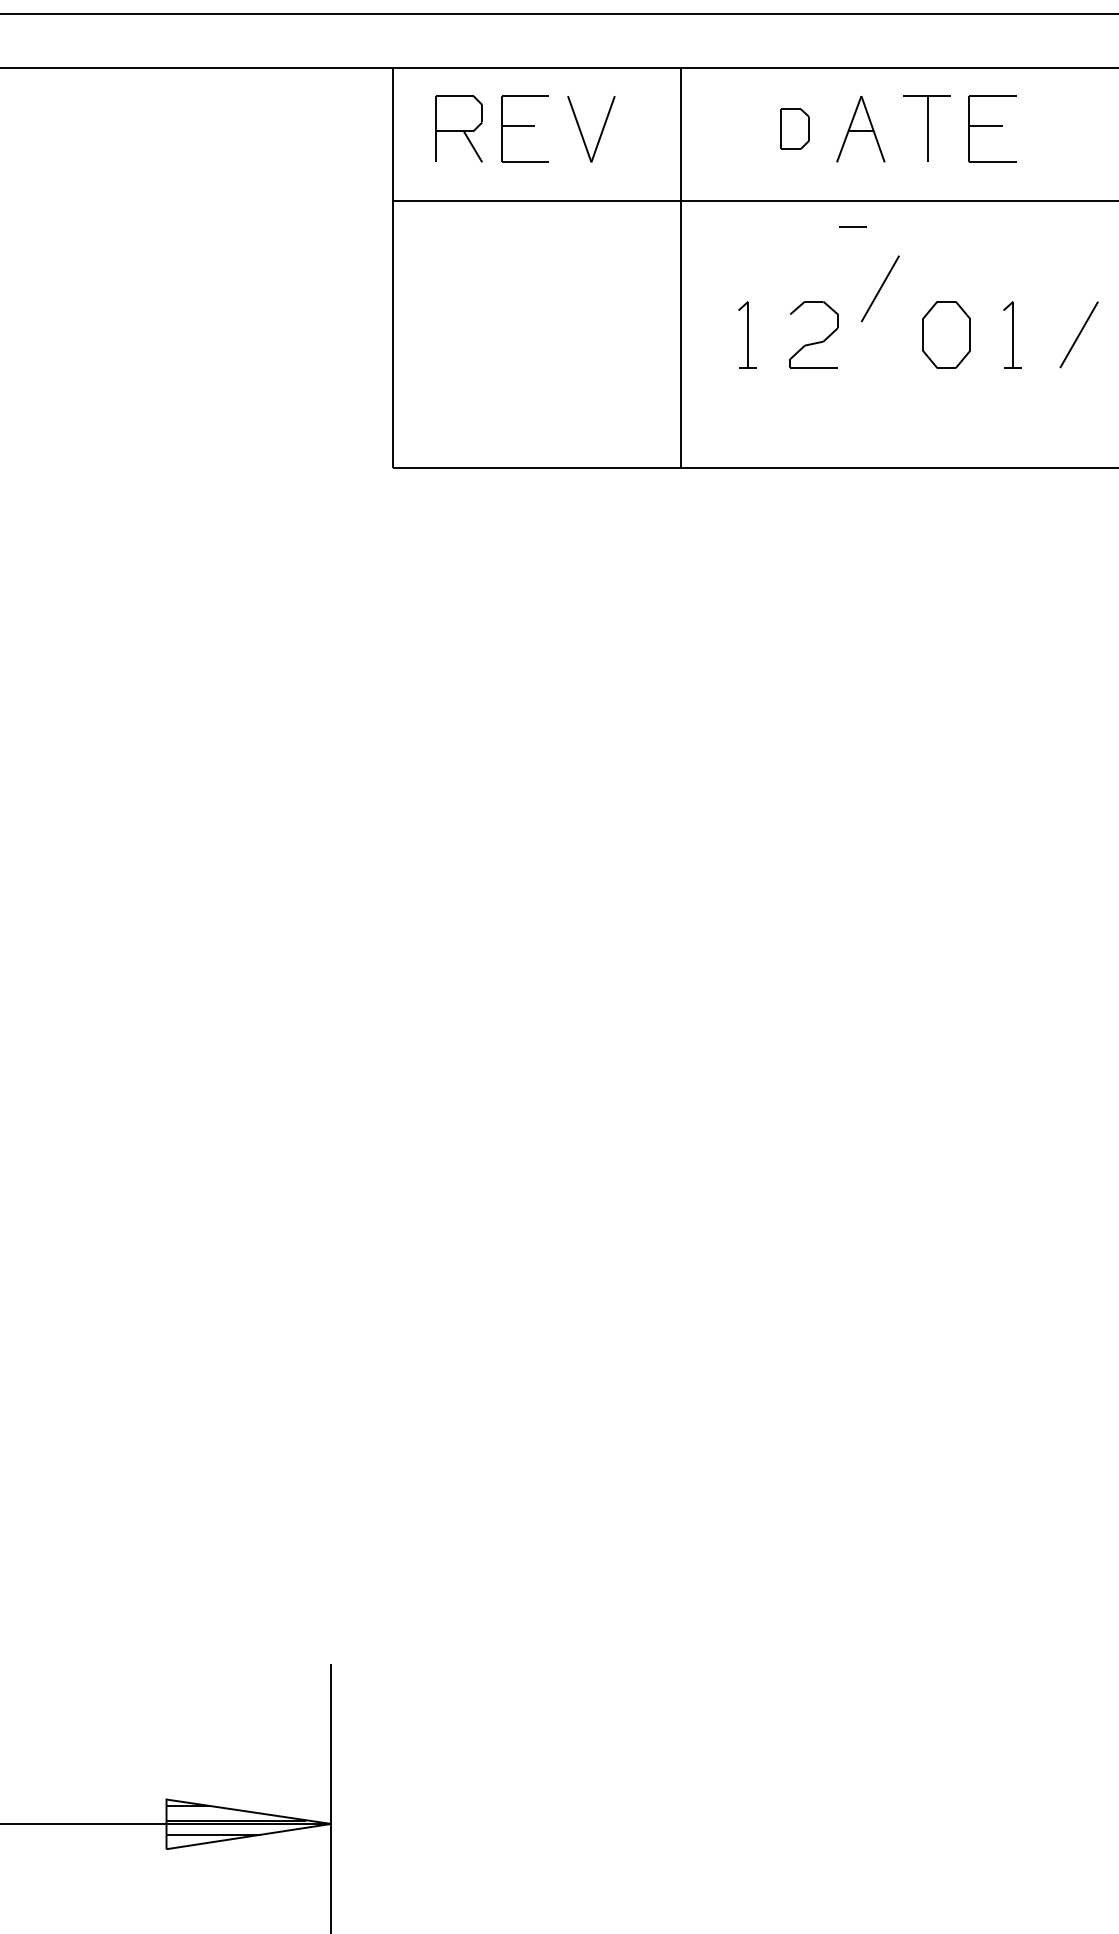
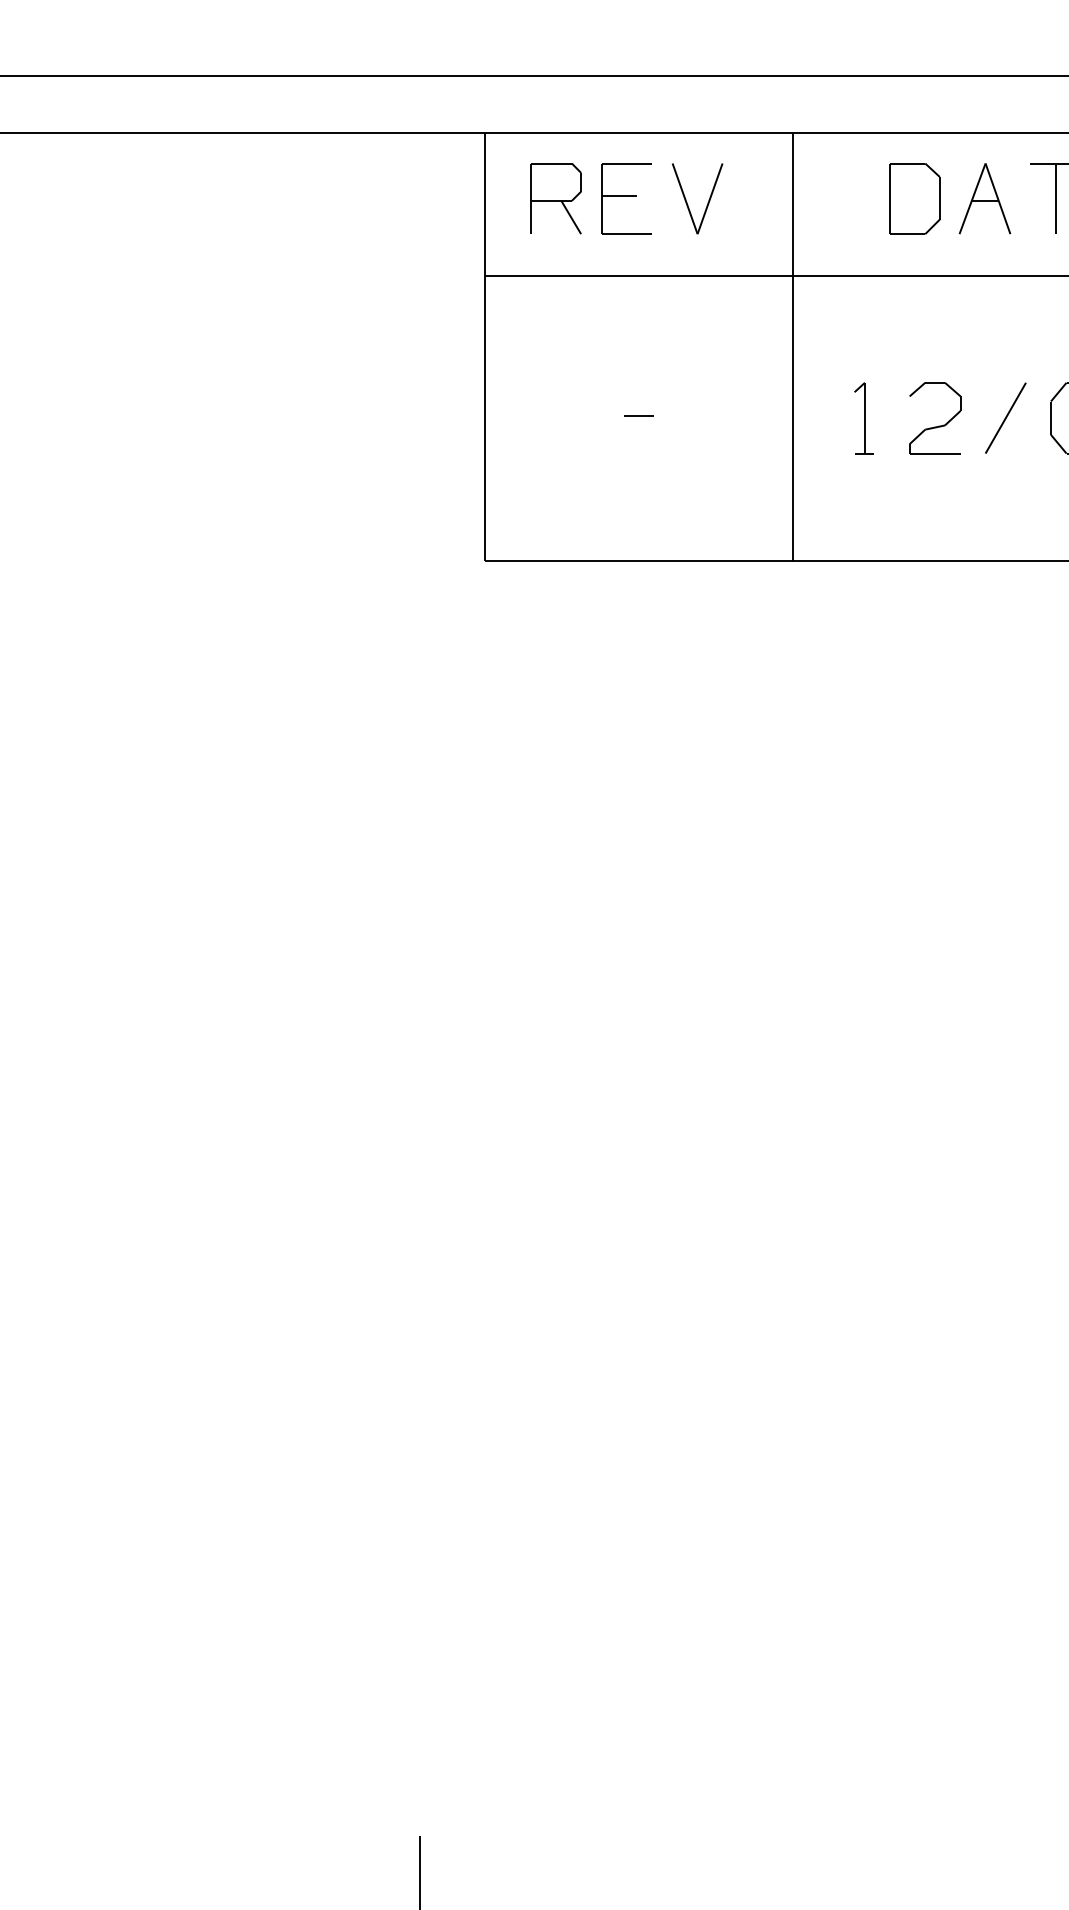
part: (794, 128) -> (914, 198), size x1.67
line: (852, 226) -> (637, 415), moved
line: (879, 288) -> (1004, 417), moved

